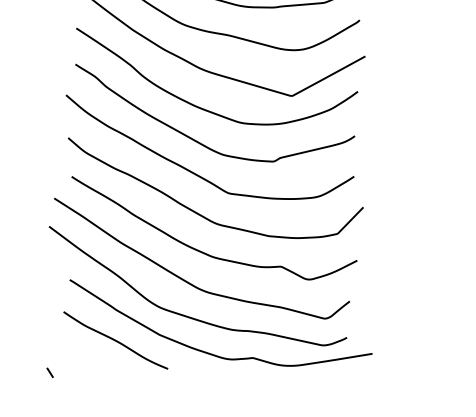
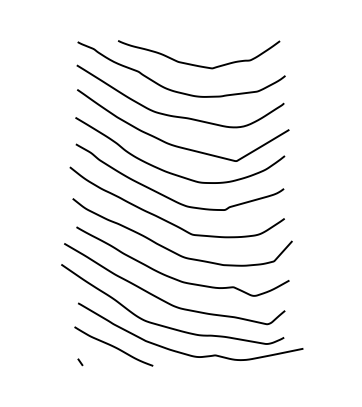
line: (50, 373) -> (80, 362), moved

